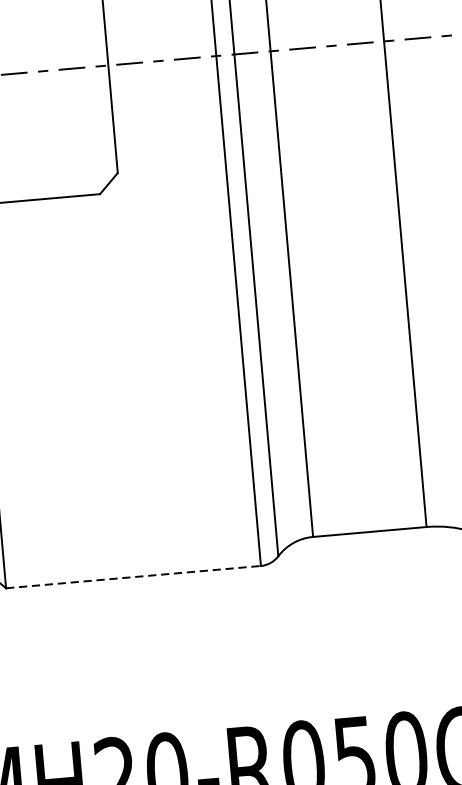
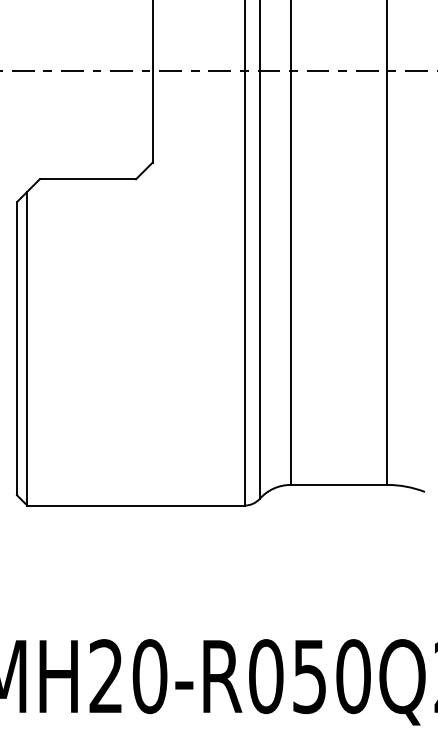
line: (132, 577) -> (135, 505), dashed -> solid

